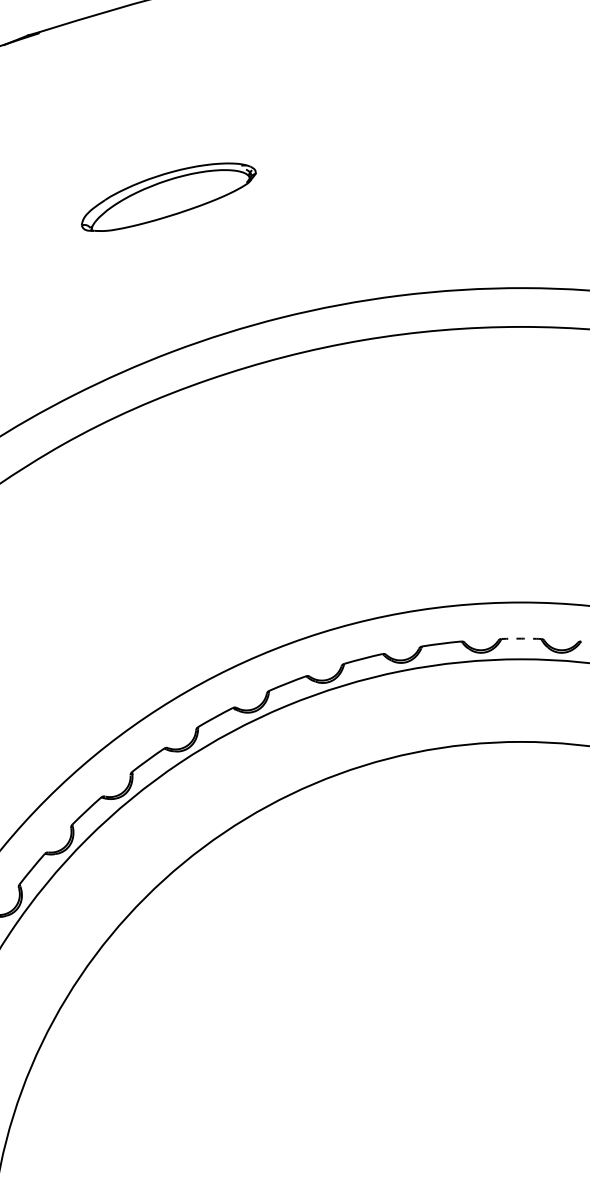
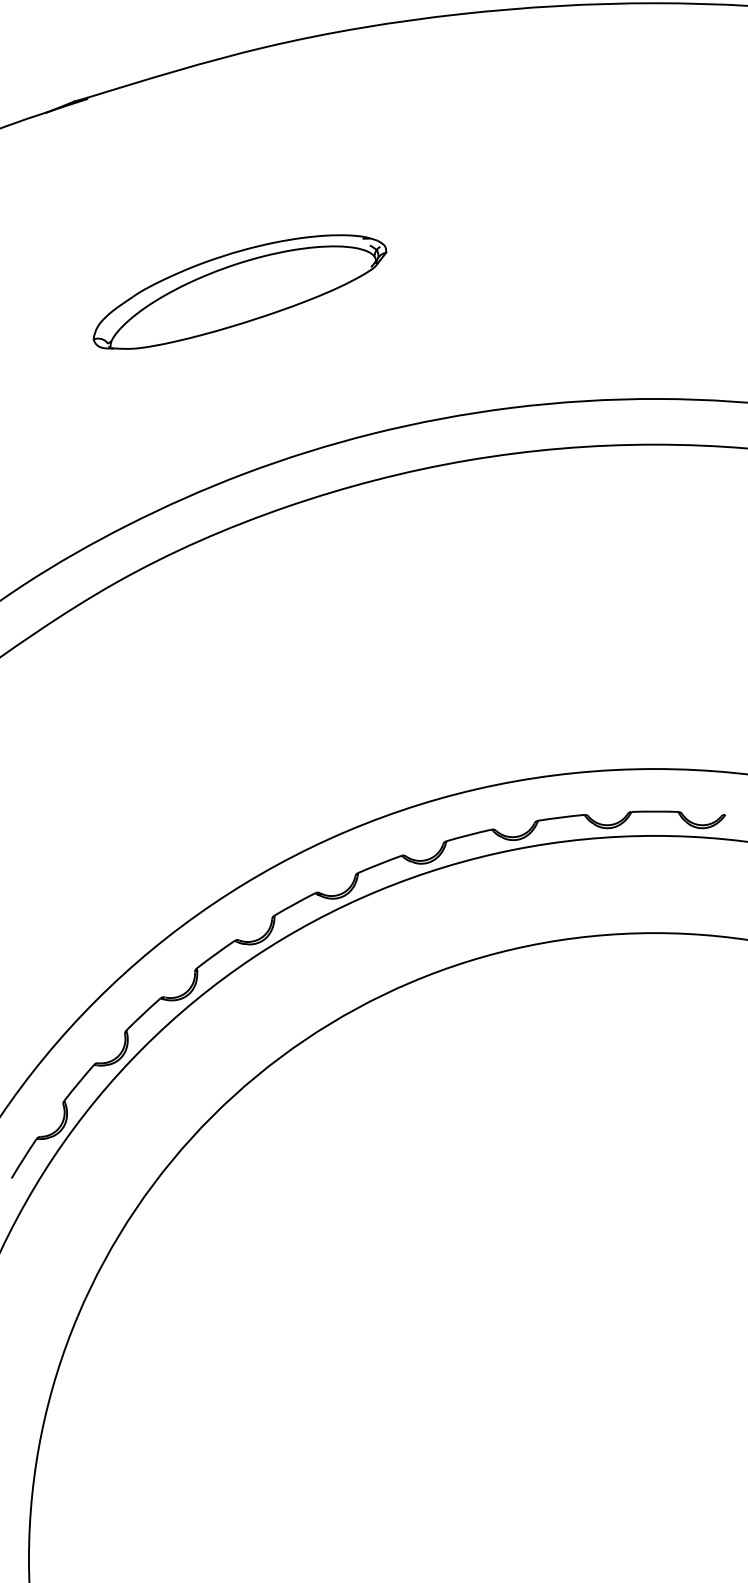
part: (168, 196) -> (239, 291), size x1.43
arc: (520, 638) -> (654, 811), dashed -> solid

